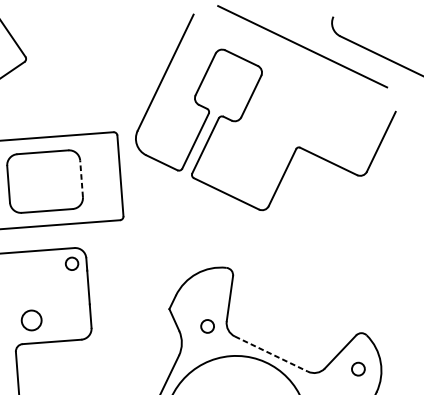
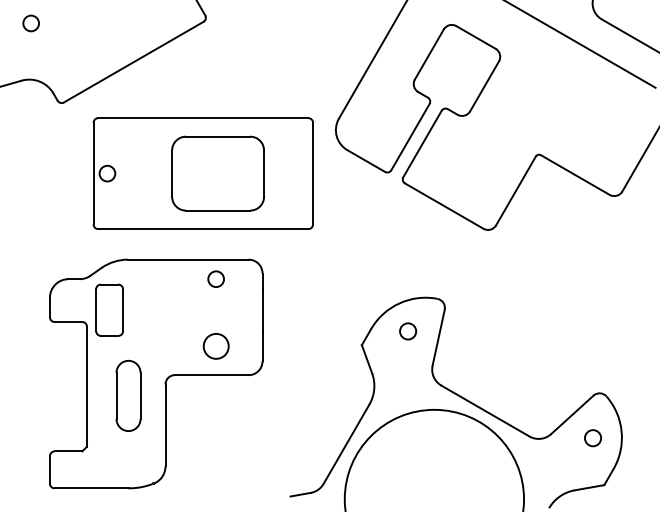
line: (81, 178) -> (264, 173), dashed -> solid
circle: (71, 263) -> (215, 278), moved
circle: (31, 320) -> (215, 346), moved
circle: (207, 326) -> (408, 331), moved
line: (271, 354) -> (485, 411), dashed -> solid

